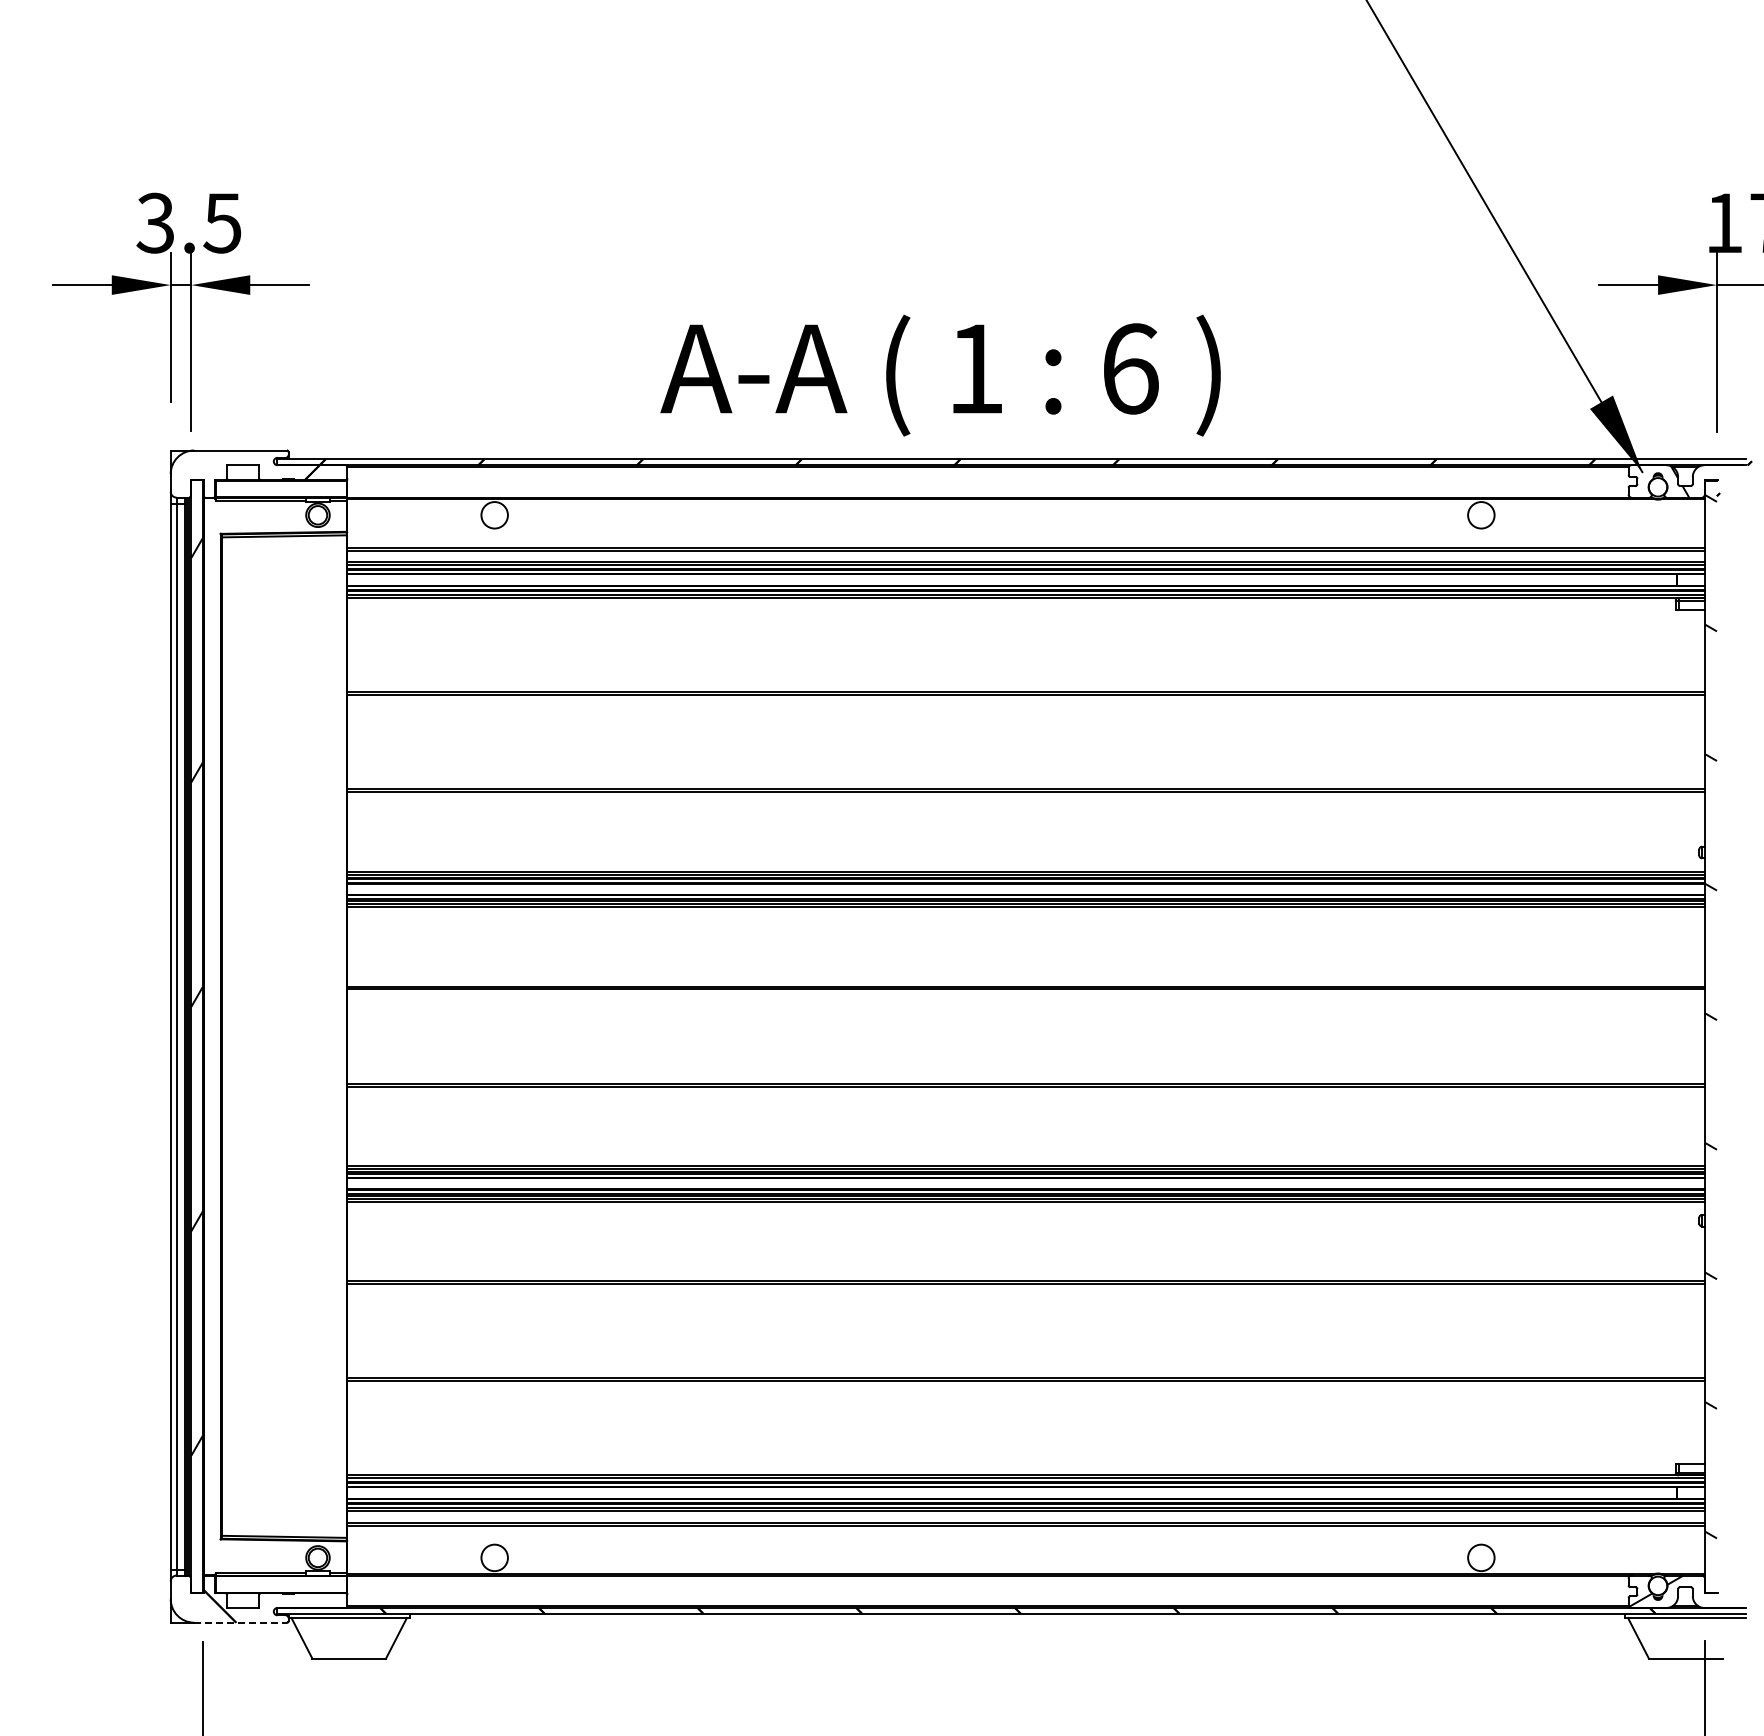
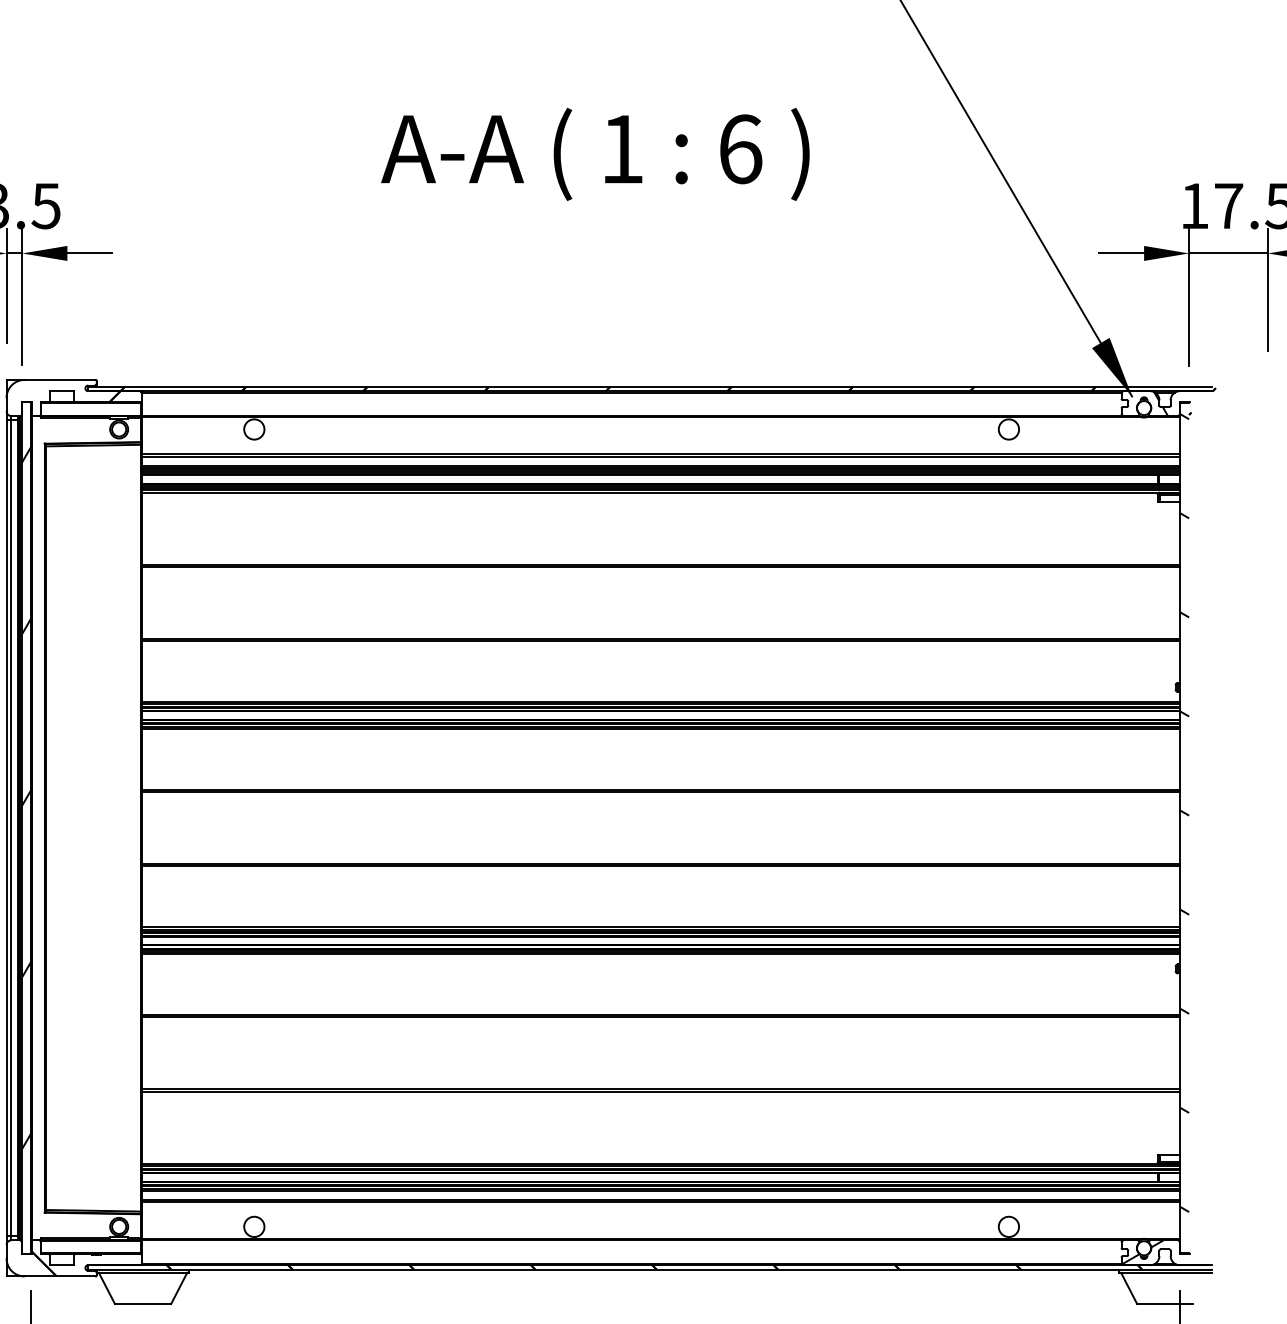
text: (940, 375) -> (595, 154), moved
line: (241, 1622) -> (60, 1276), dashed -> solid

